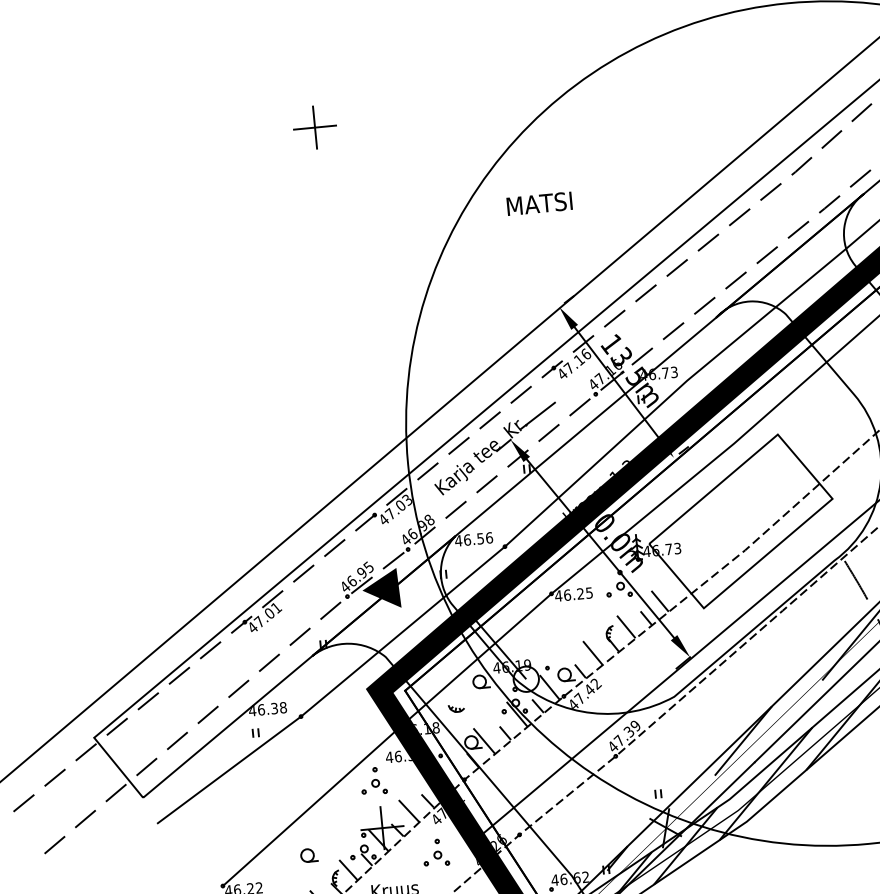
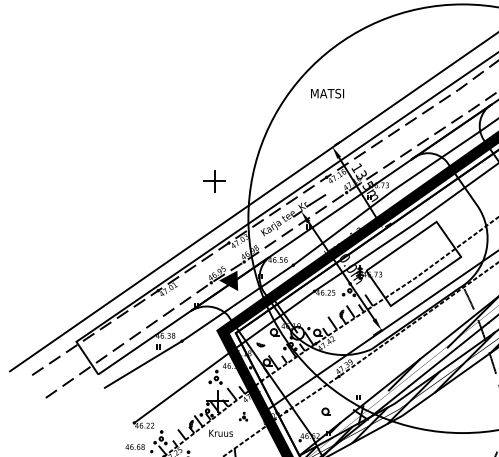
part: (314, 128) -> (214, 181), moved
part: (435, 852) -> (243, 416), size x0.6
part: (307, 855) -> (325, 411), moved

